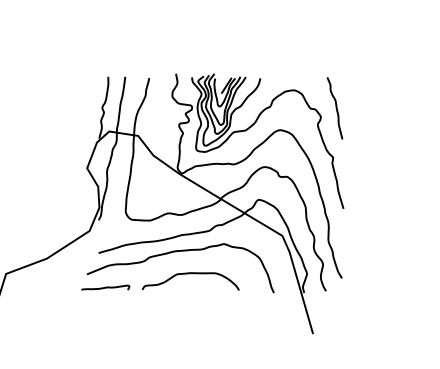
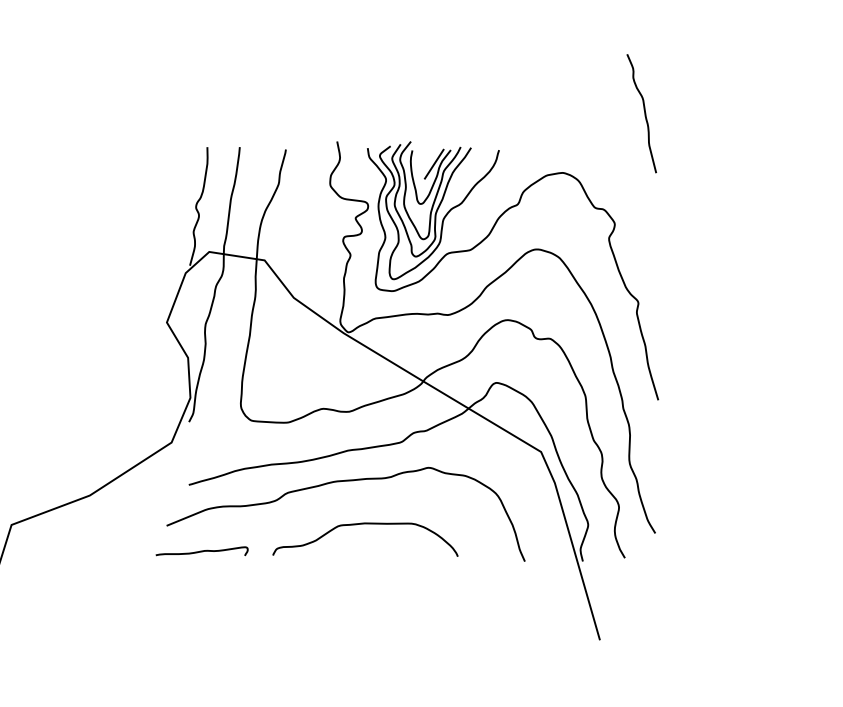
curve: (335, 108) -> (642, 113), moved

